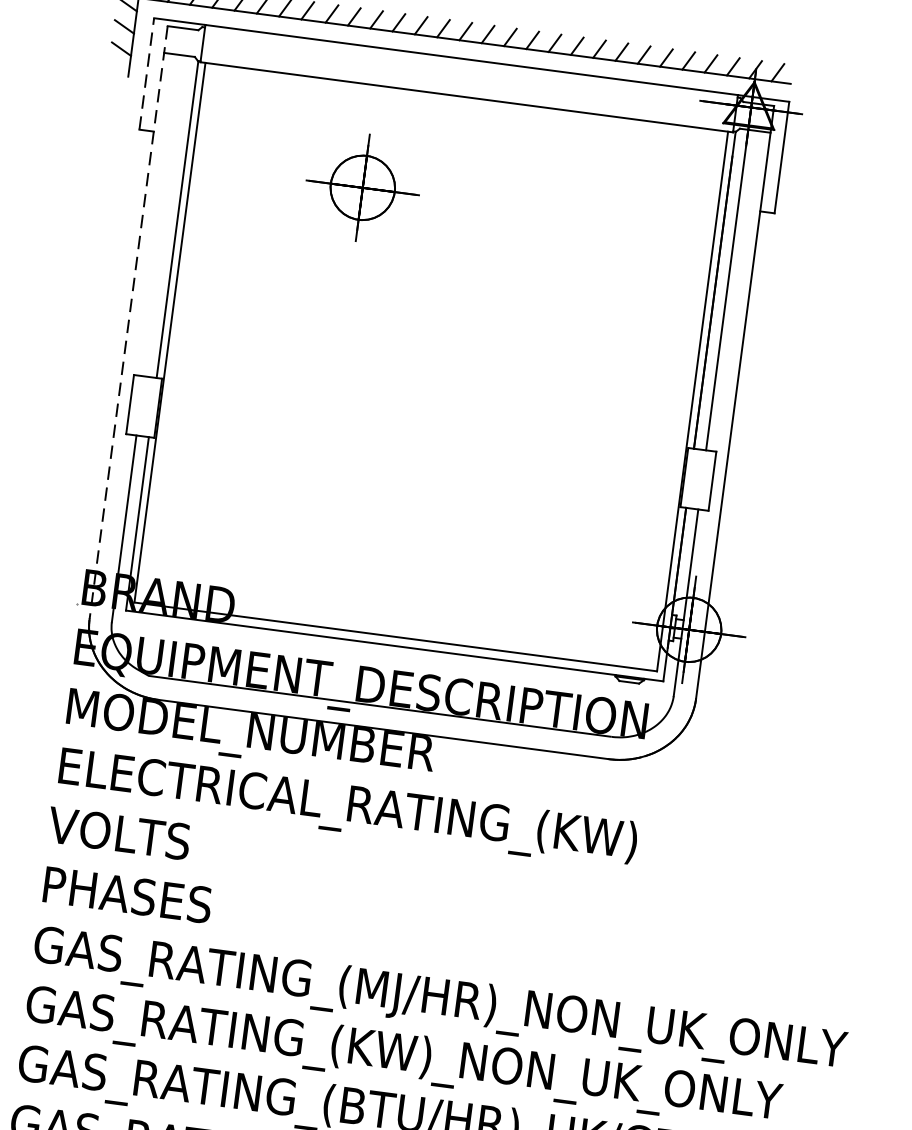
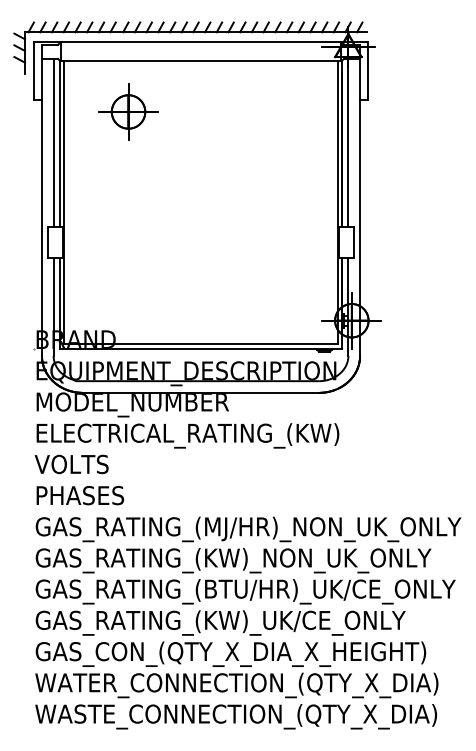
line: (147, 73) -> (34, 70), dashed -> solid
part: (362, 186) -> (128, 111), moved
line: (165, 215) -> (53, 142), added
line: (127, 322) -> (41, 200), dashed -> solid

